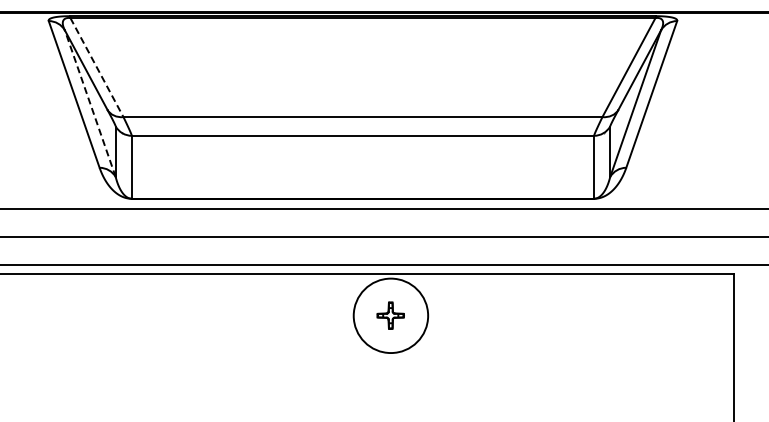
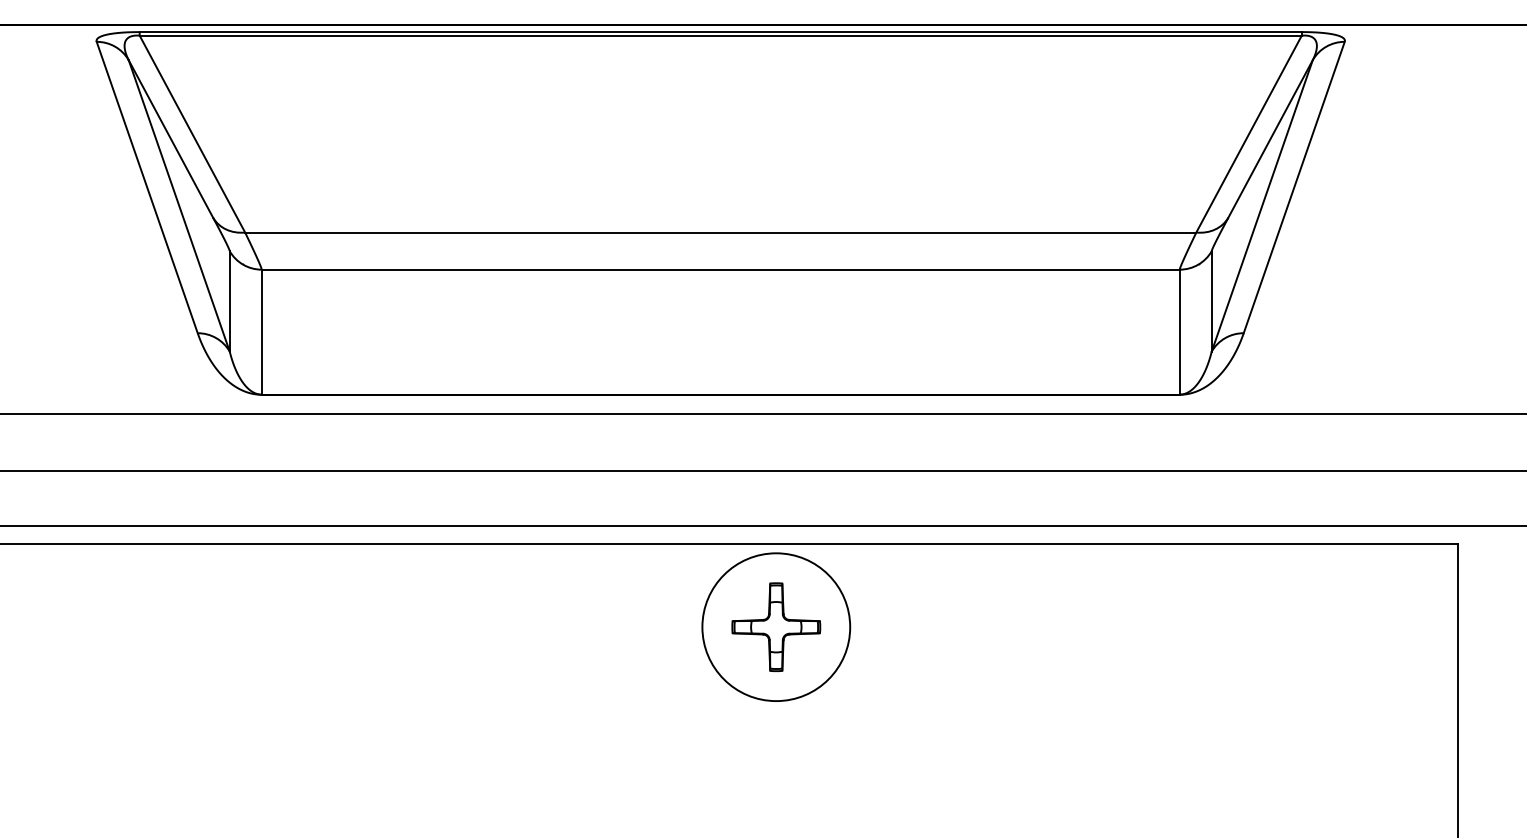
line: (97, 67) -> (193, 134), dashed -> solid
line: (90, 103) -> (179, 205), dashed -> solid
part: (390, 315) -> (775, 626), size x1.67

